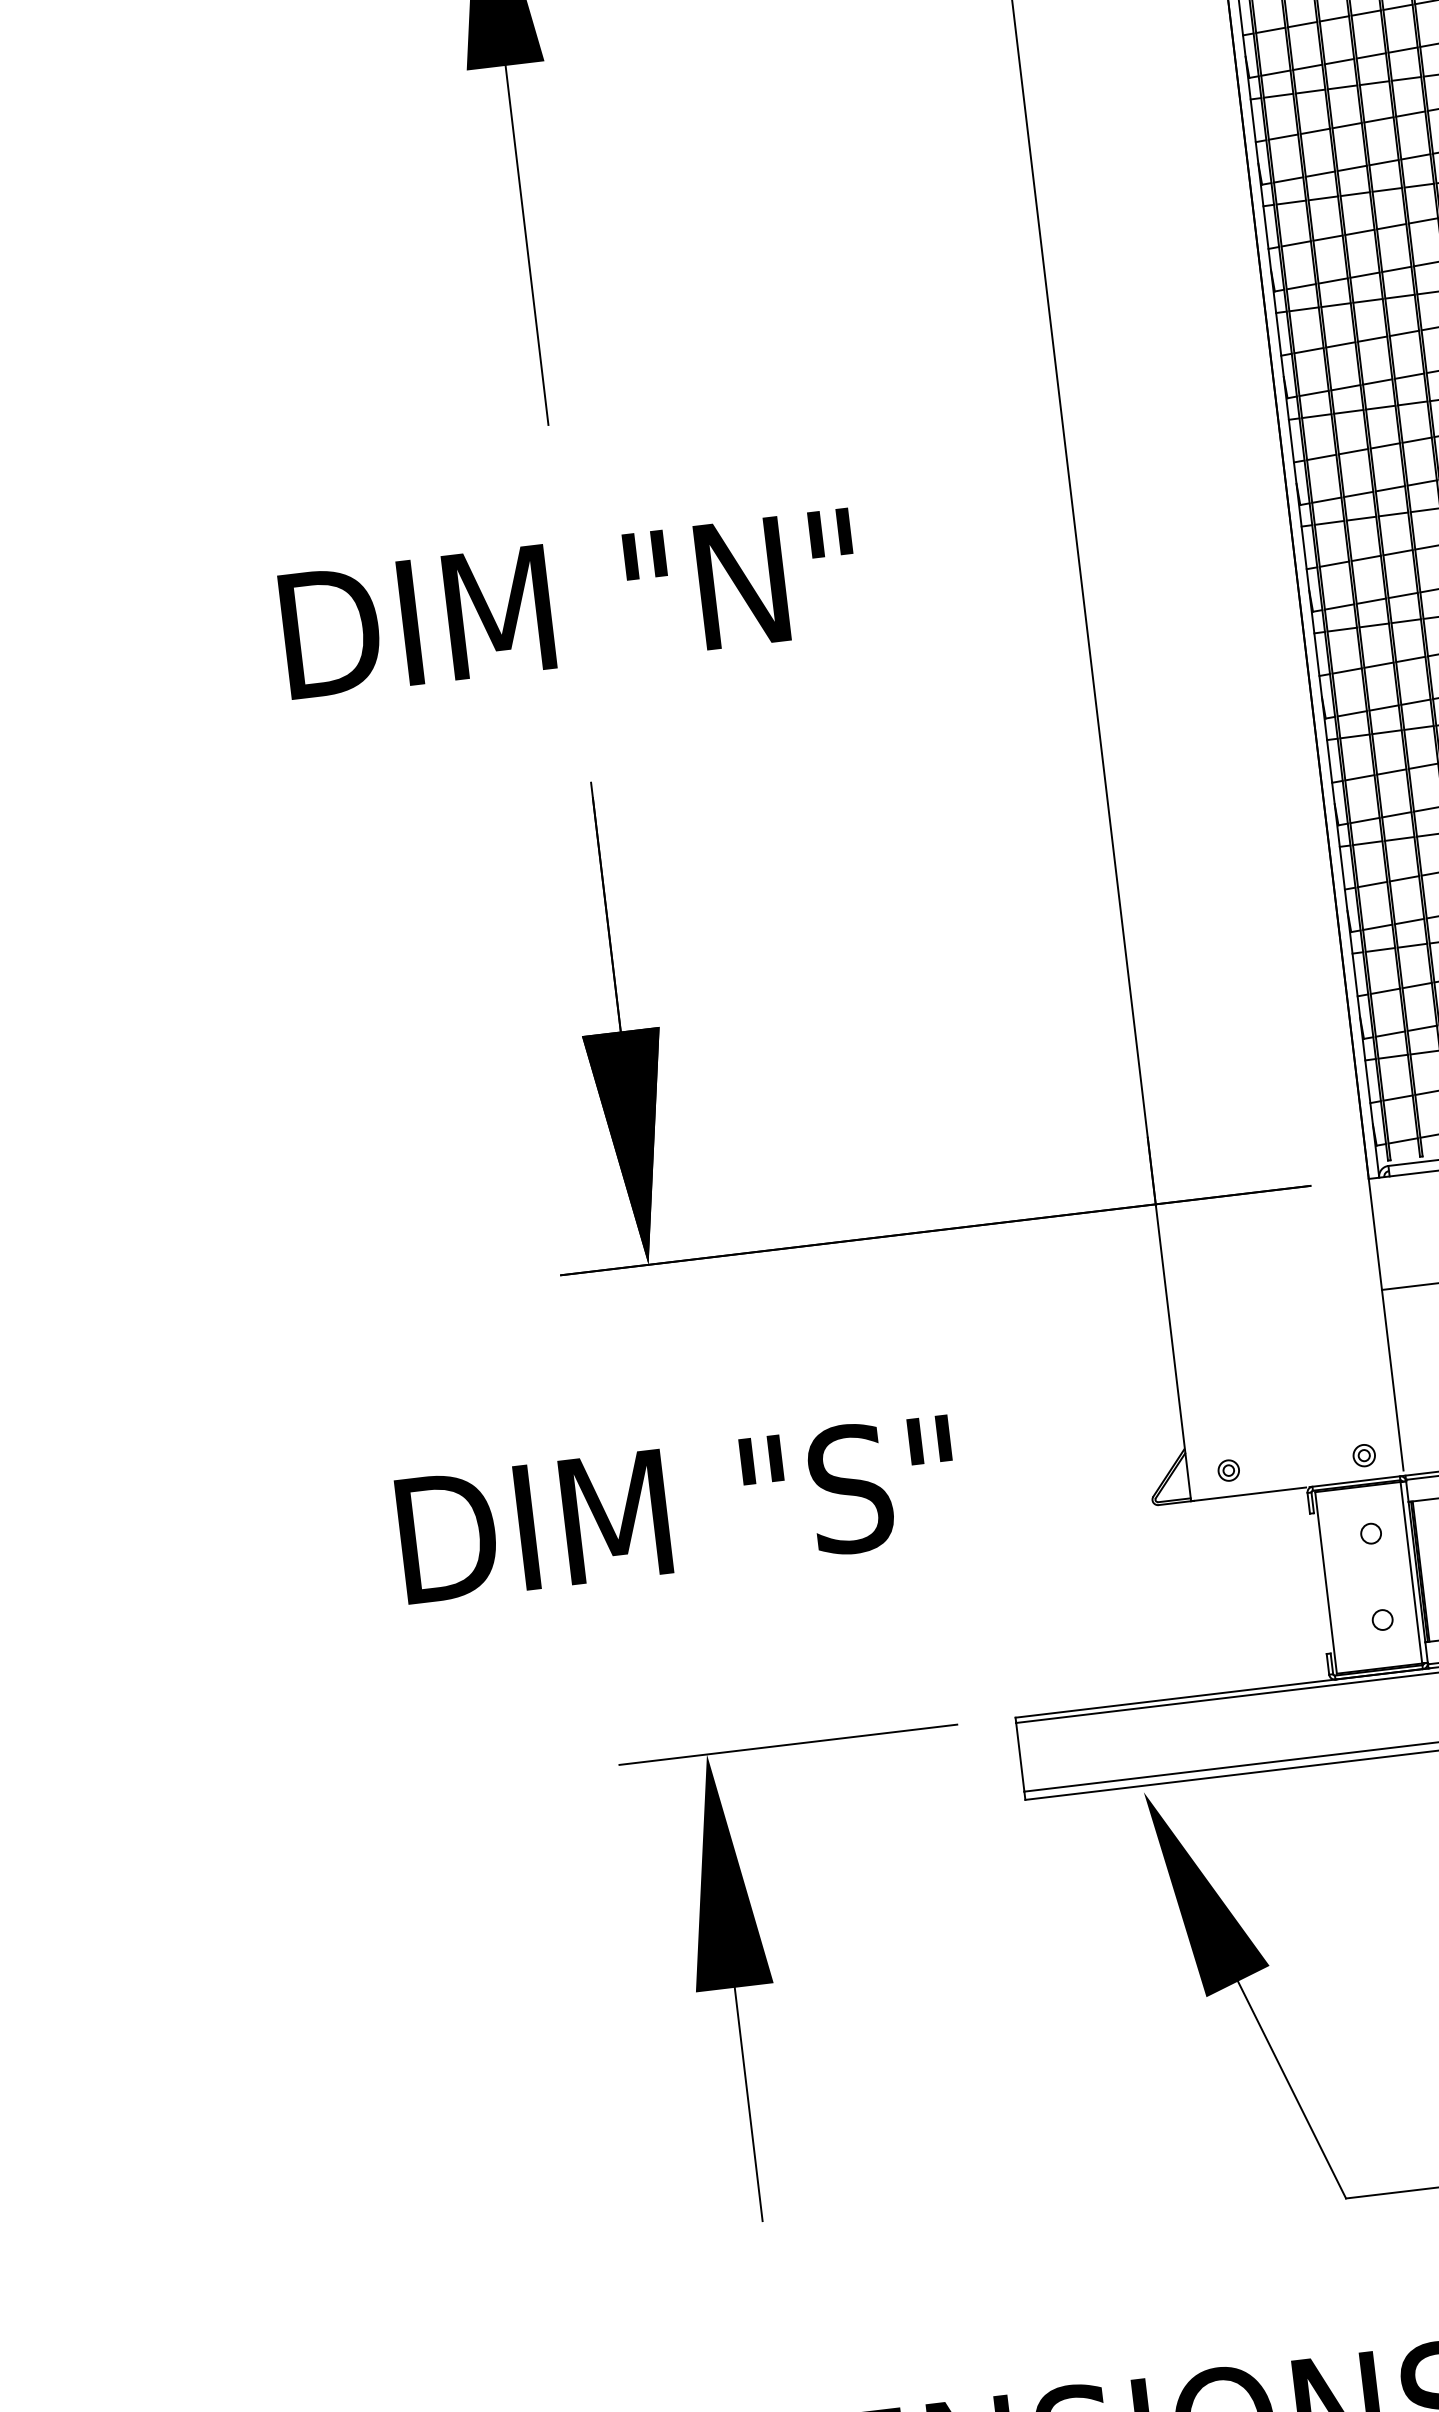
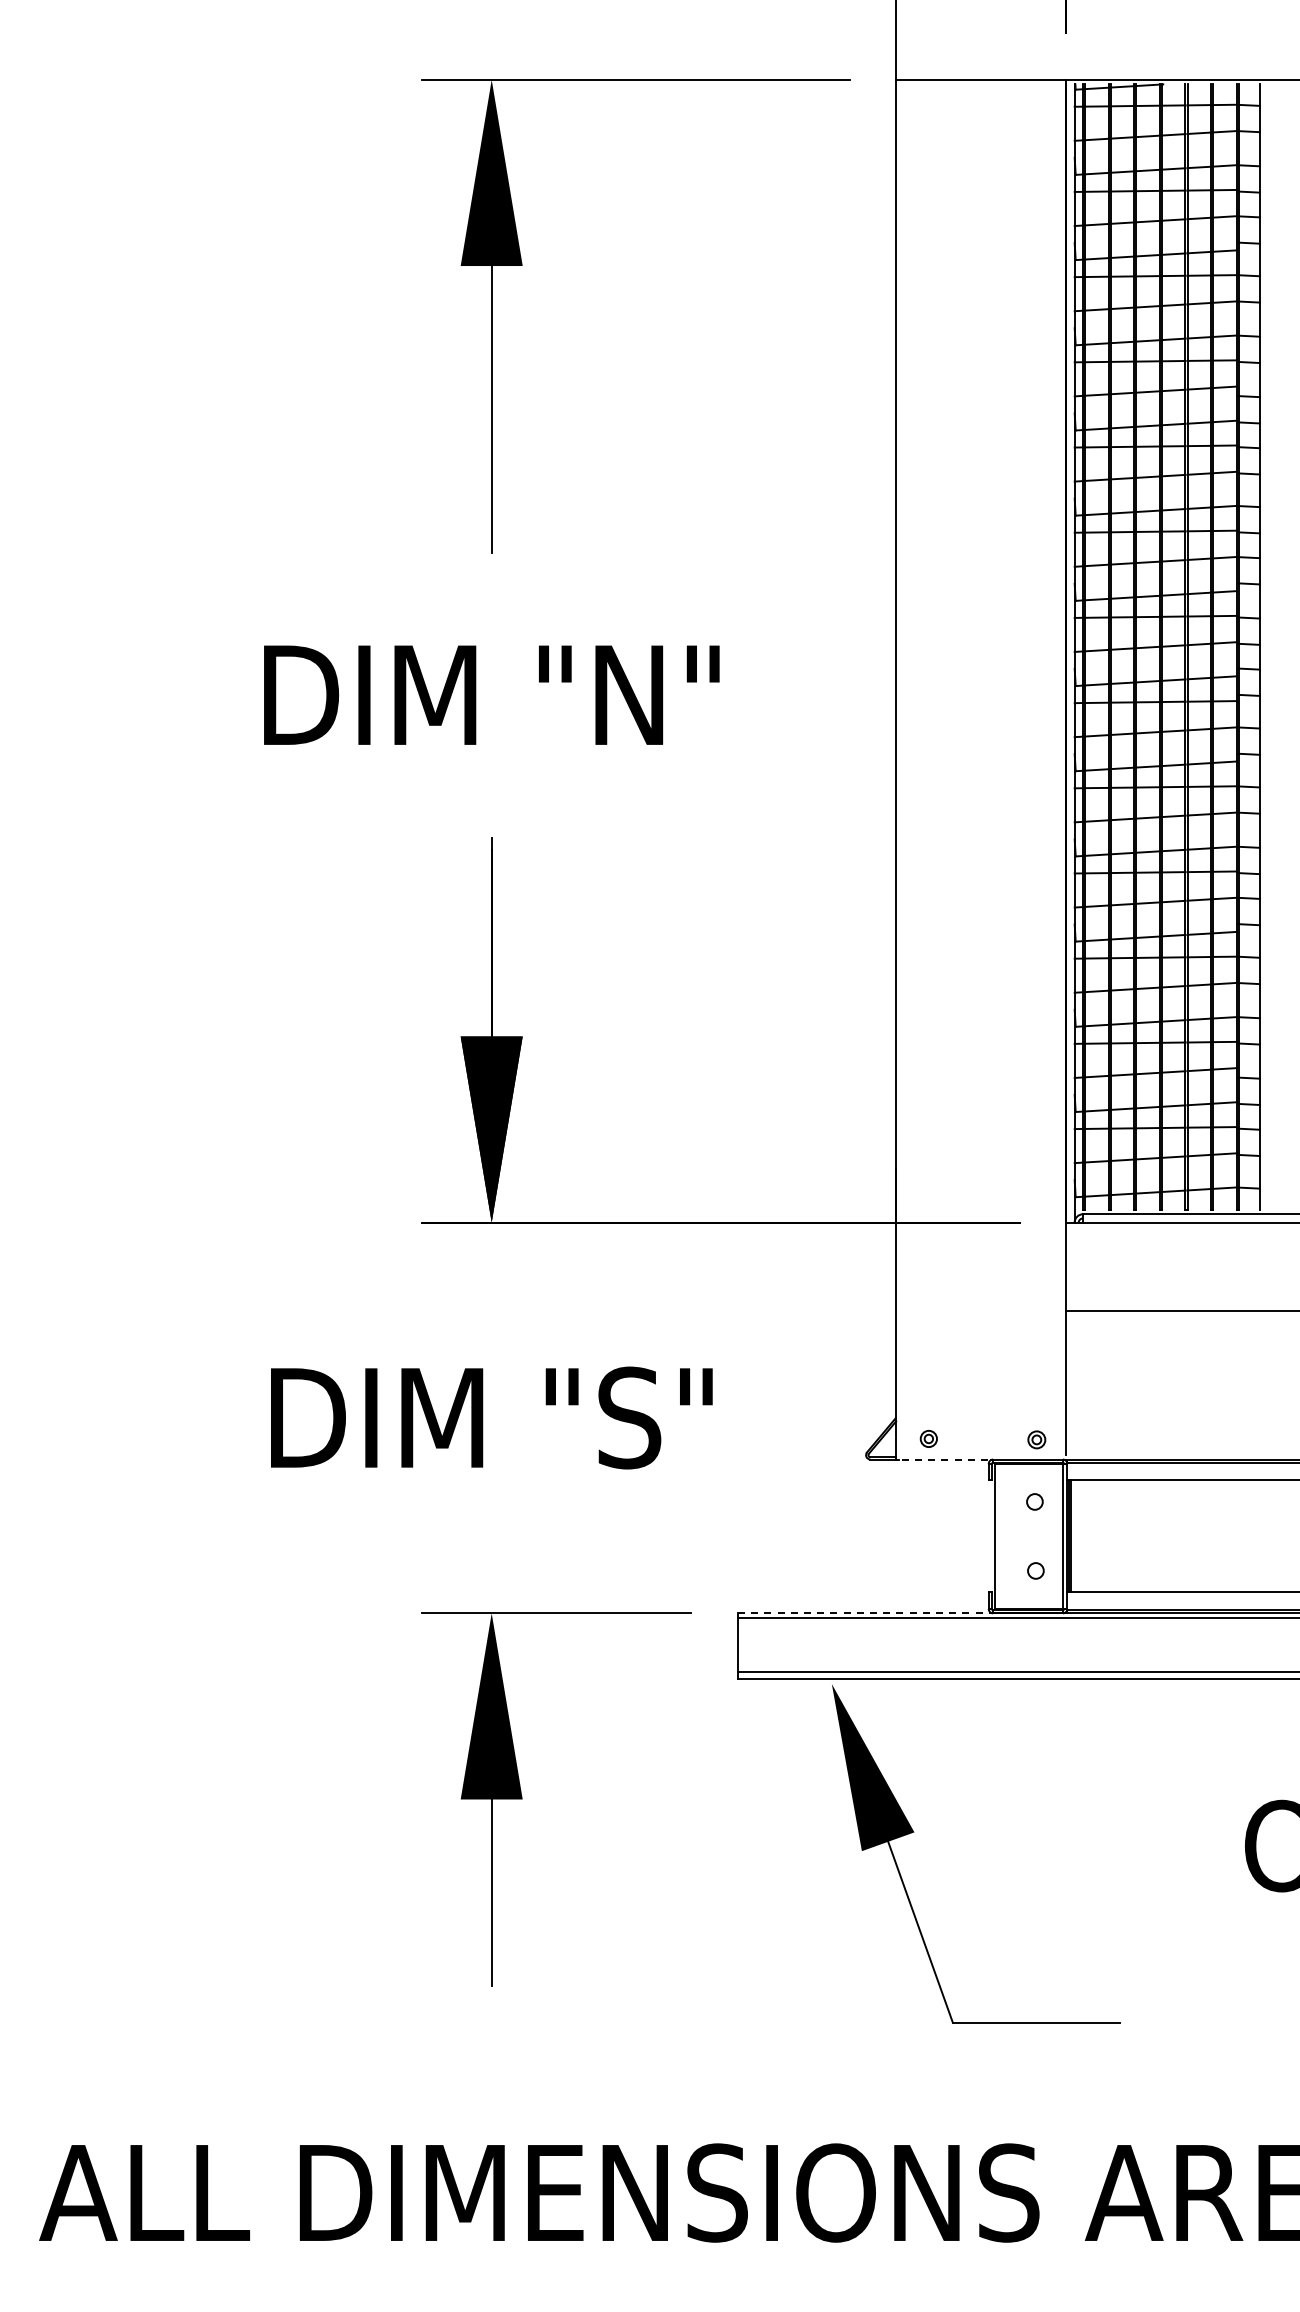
line: (1248, 1494) -> (942, 1459), solid -> dashed
line: (1176, 1698) -> (866, 1613), solid -> dashed

